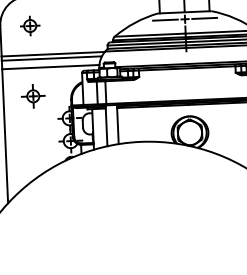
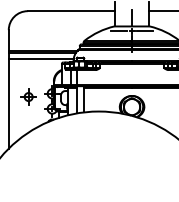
part: (29, 25) -> (28, 30), removed
part: (32, 95) -> (28, 96), moved

